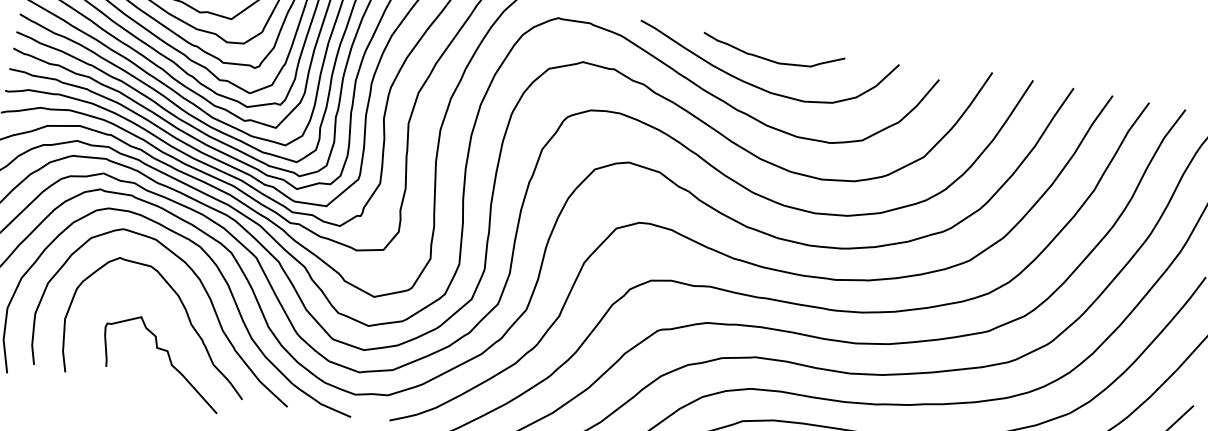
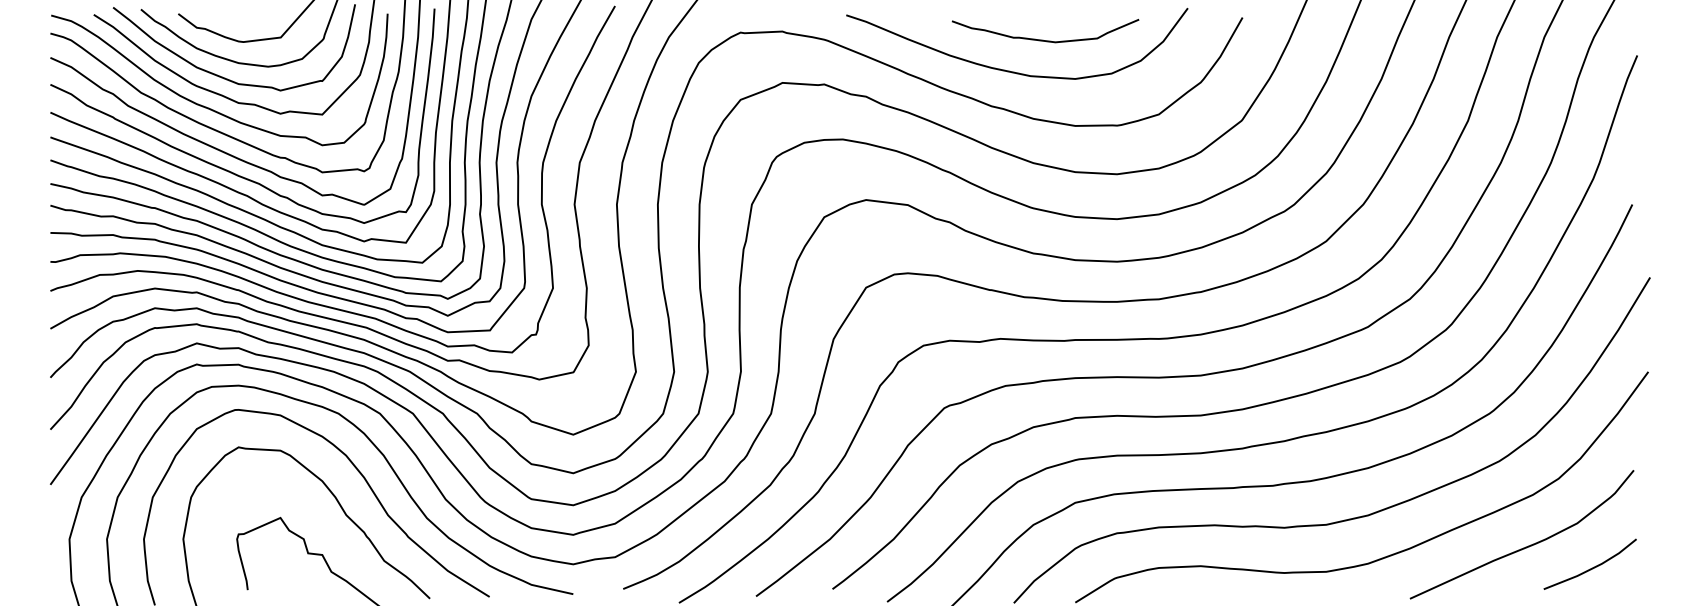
curve: (770, 59) -> (1043, 39), moved

